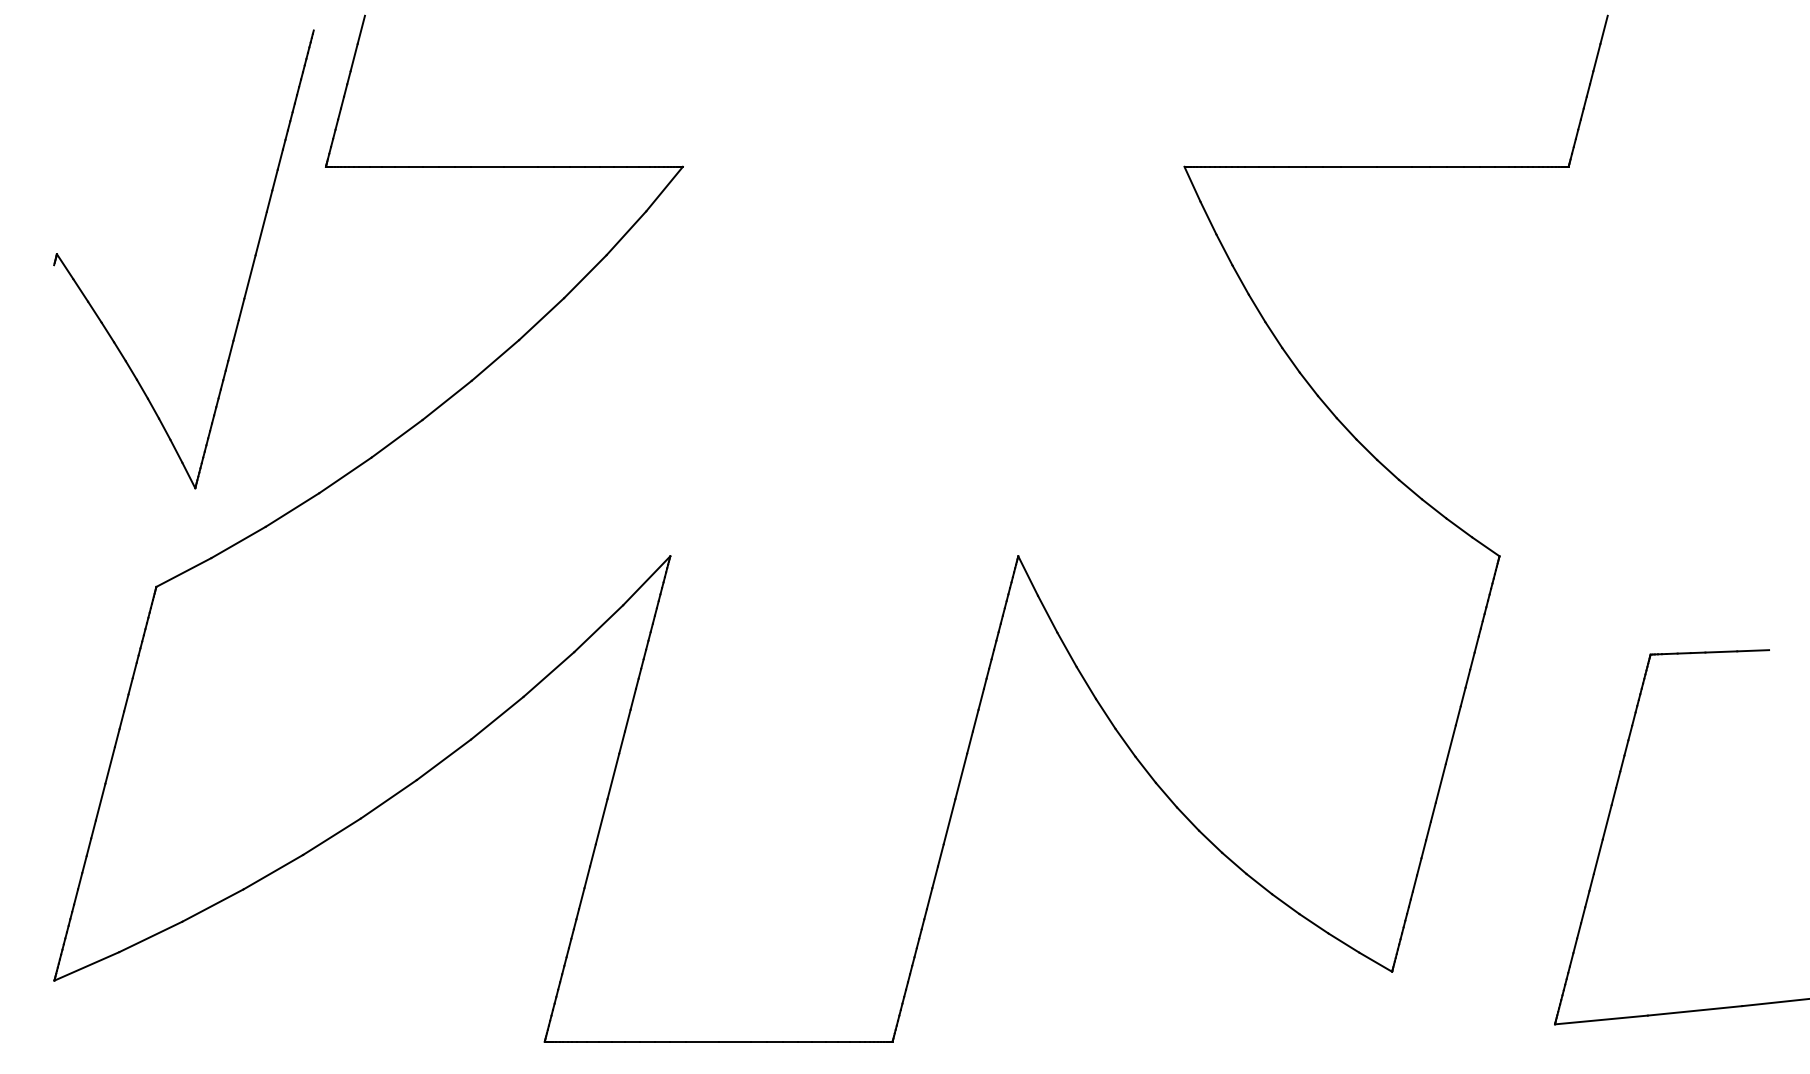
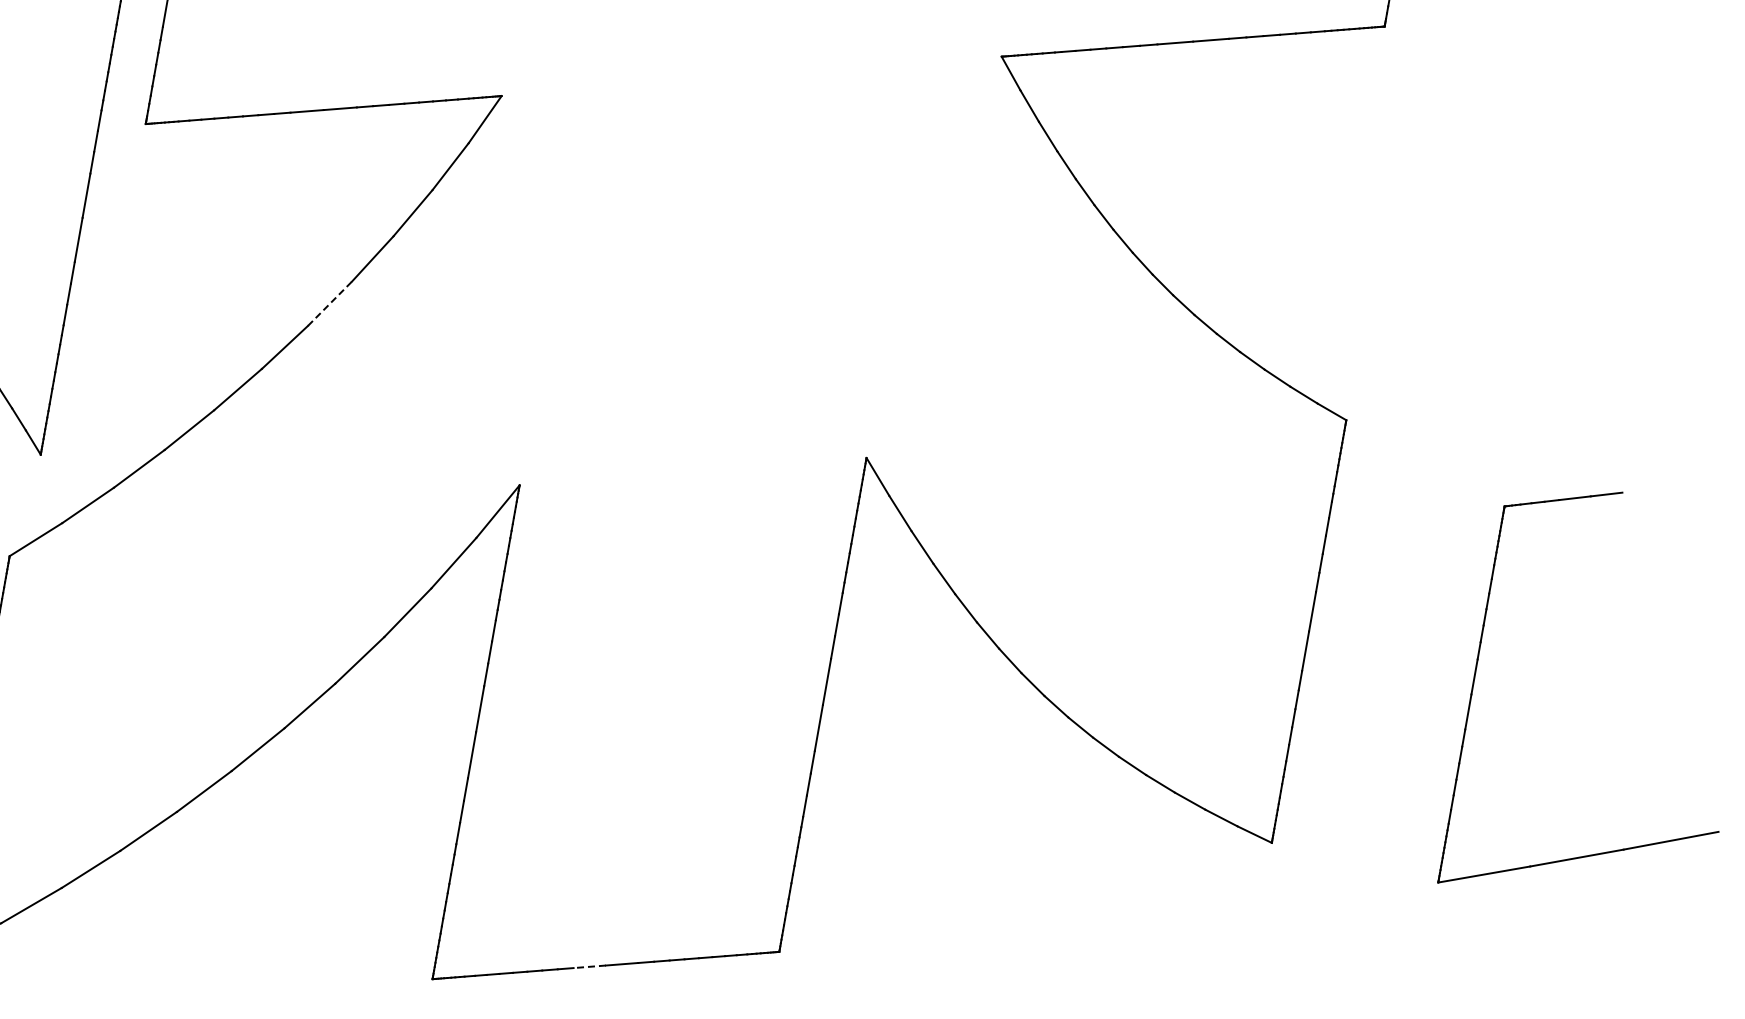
line: (495, 360) -> (330, 303), solid -> dashed
line: (701, 1041) -> (588, 966), solid -> dashed

